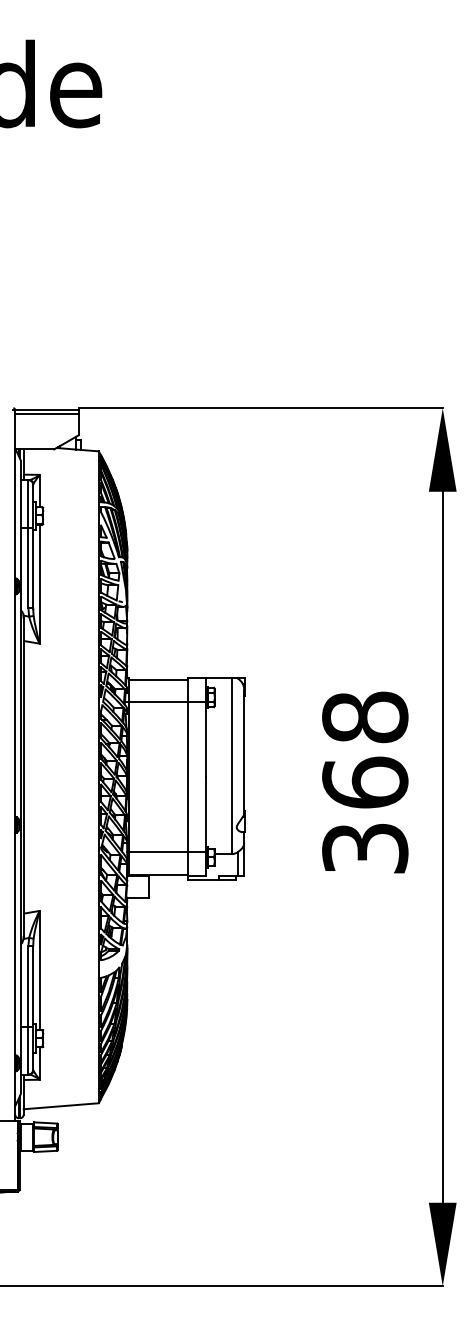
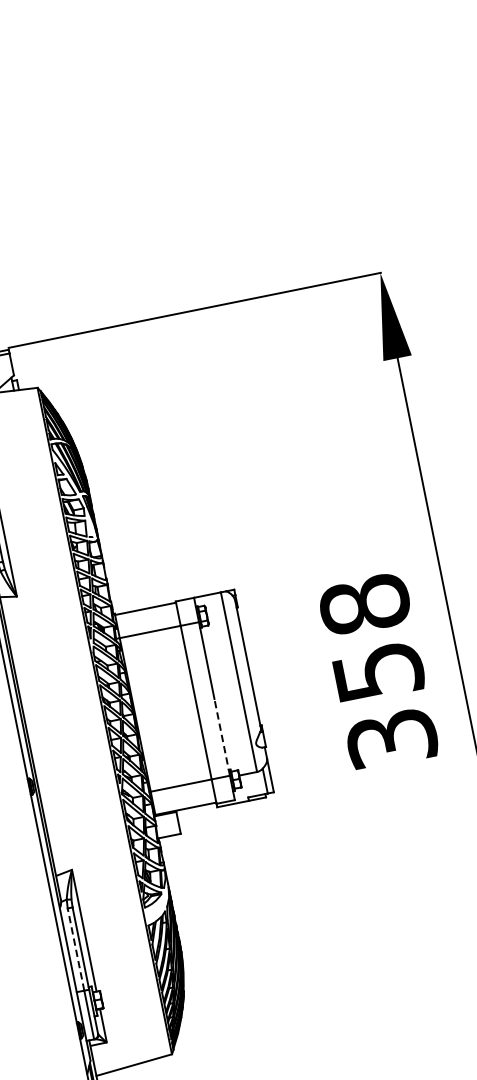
text: (365, 782) -> (378, 671), 368 -> 358
line: (206, 814) -> (222, 736), solid -> dashed
line: (28, 986) -> (76, 949), solid -> dashed

